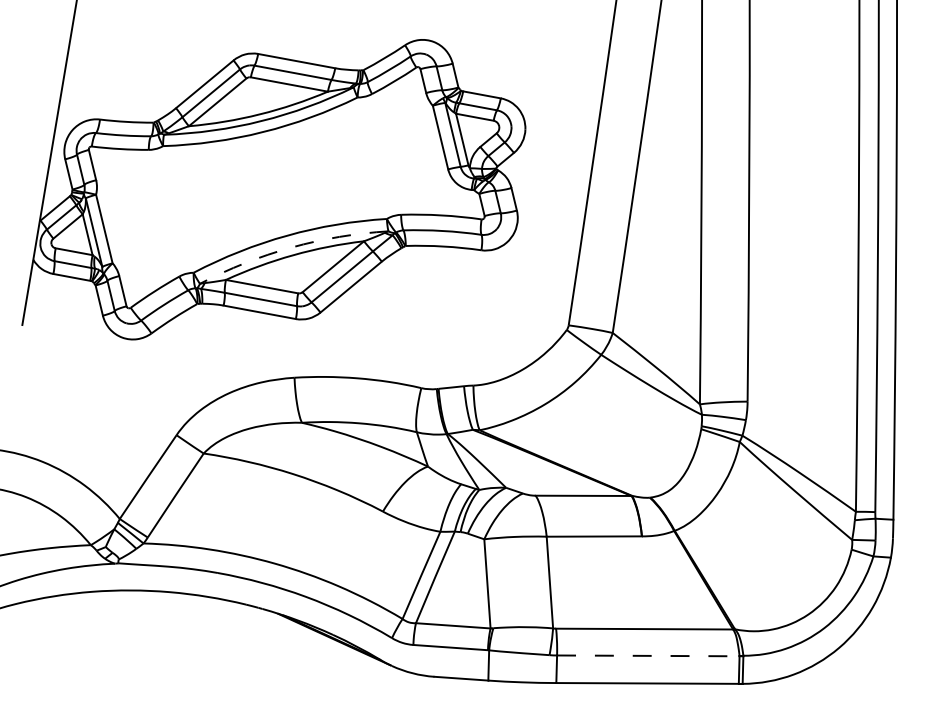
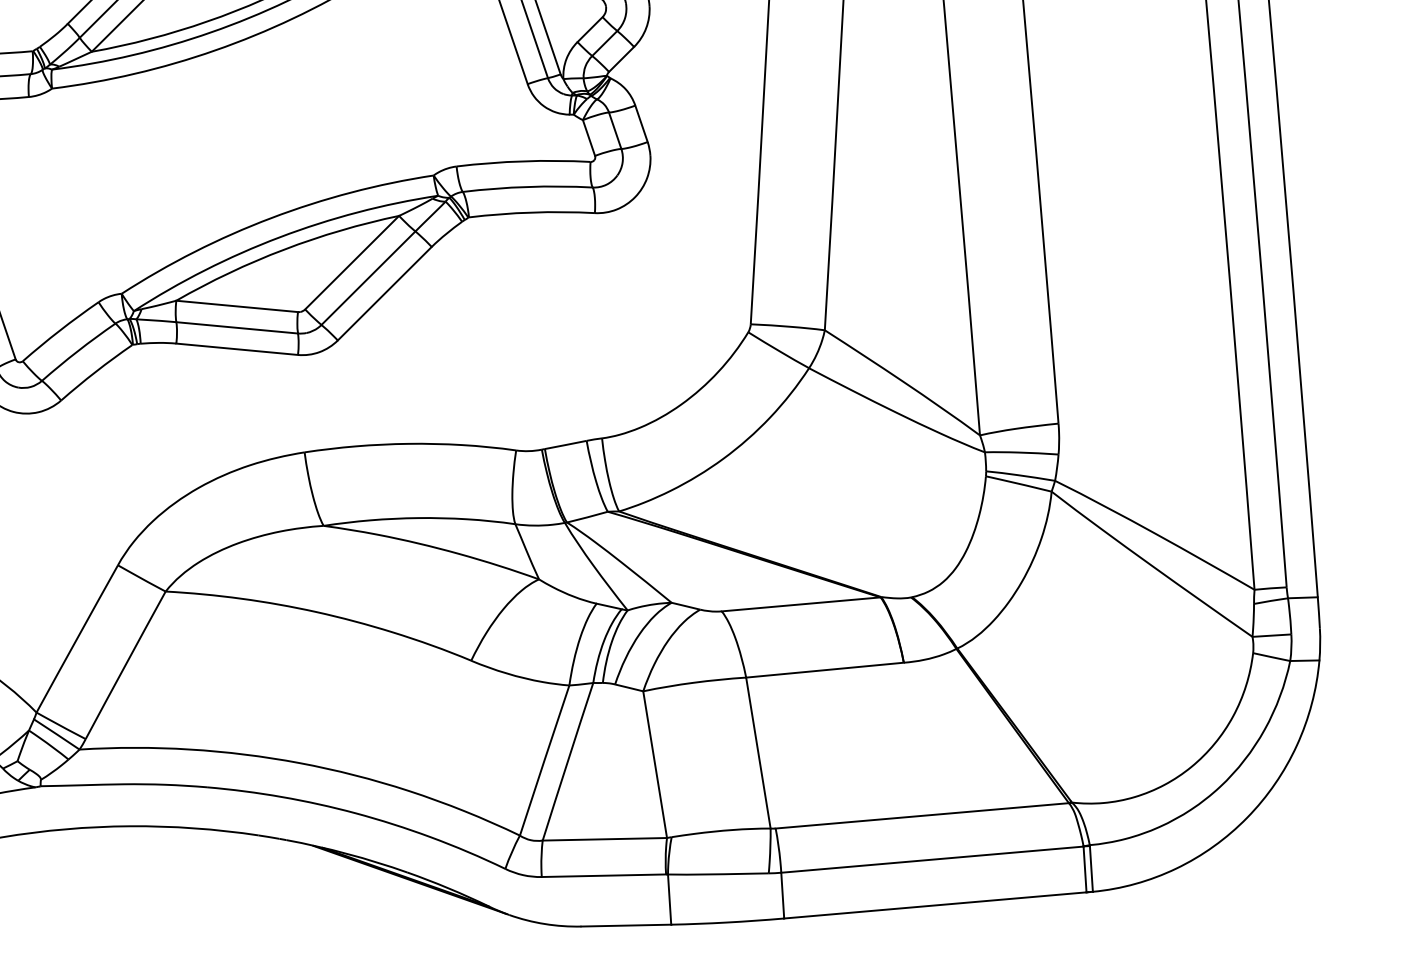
arc: (291, 247) -> (279, 237), dashed -> solid
line: (648, 655) -> (932, 859), dashed -> solid

